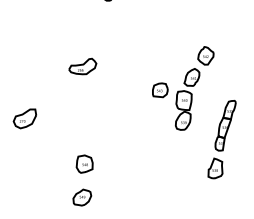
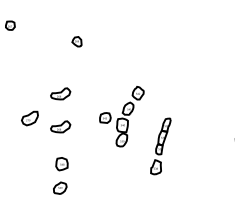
part: (182, 88) -> (121, 116), moved
part: (82, 111) -> (60, 126), added
part: (24, 118) -> (29, 118), moved

